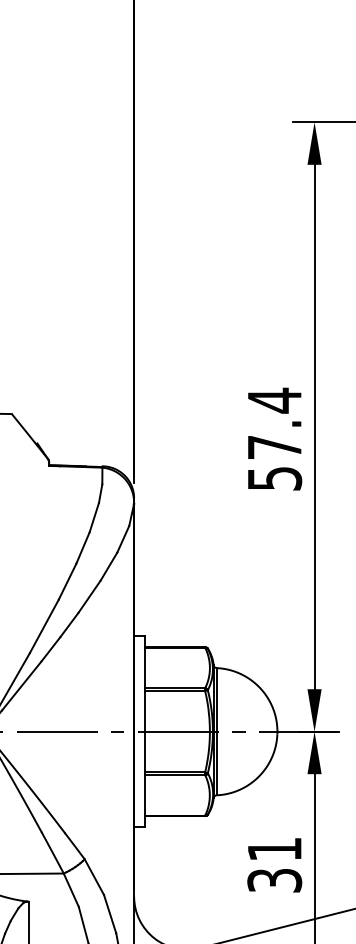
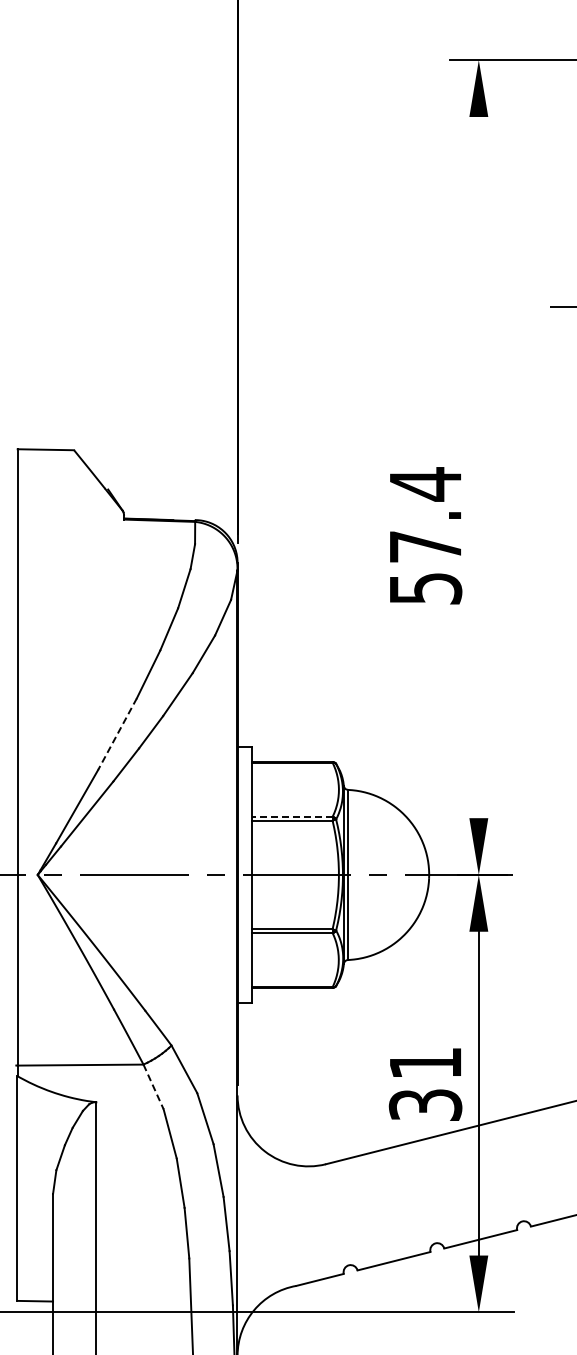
line: (314, 426) -> (478, 467), removed
text: (275, 438) -> (426, 535), moved
line: (44, 626) -> (117, 734), solid -> dashed
line: (174, 687) -> (291, 816), solid -> dashed
text: (274, 865) -> (425, 1084), moved
line: (71, 890) -> (153, 1087), solid -> dashed

